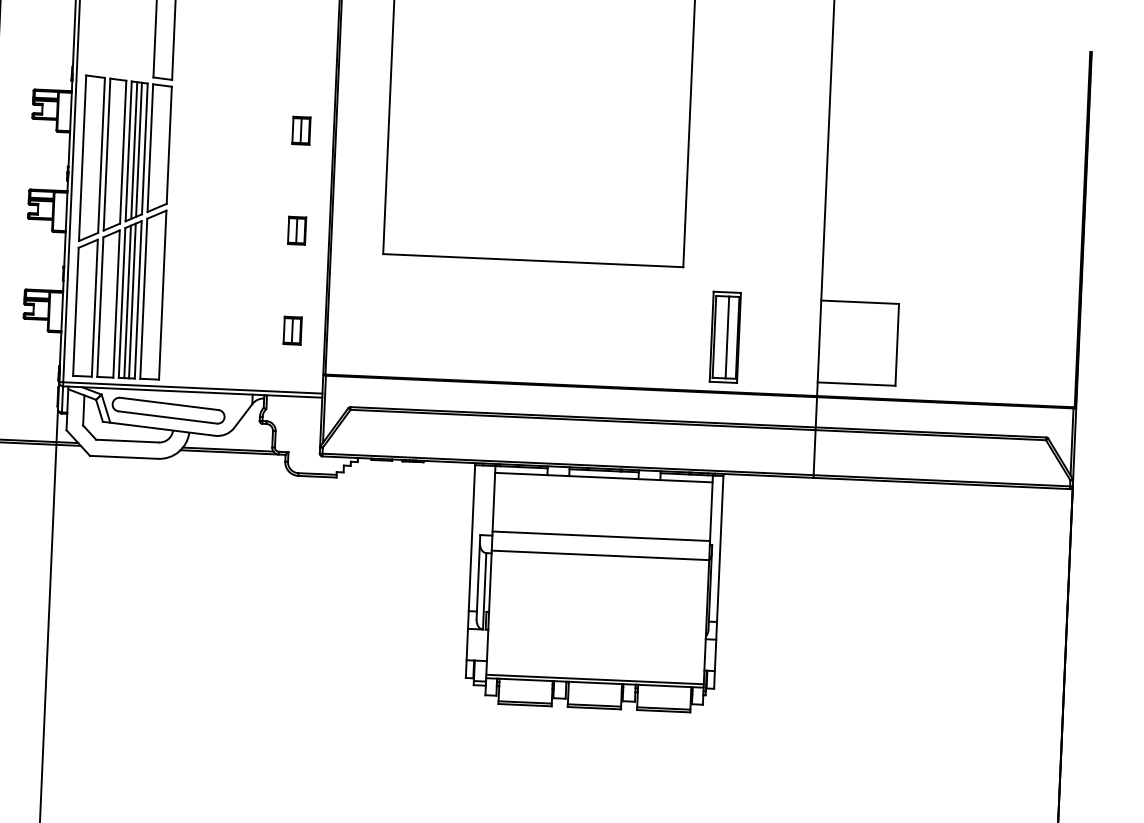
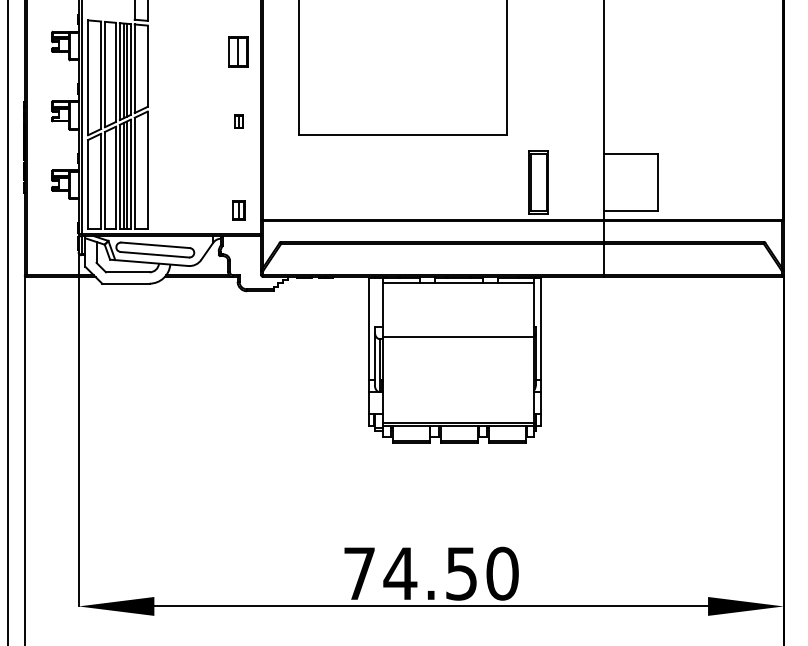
part: (300, 131) -> (238, 52), size x1.6
part: (296, 230) -> (238, 121), size x0.7
part: (292, 330) -> (238, 210), moved
line: (728, 337) -> (540, 182), removed
line: (600, 535) -> (458, 323), removed

